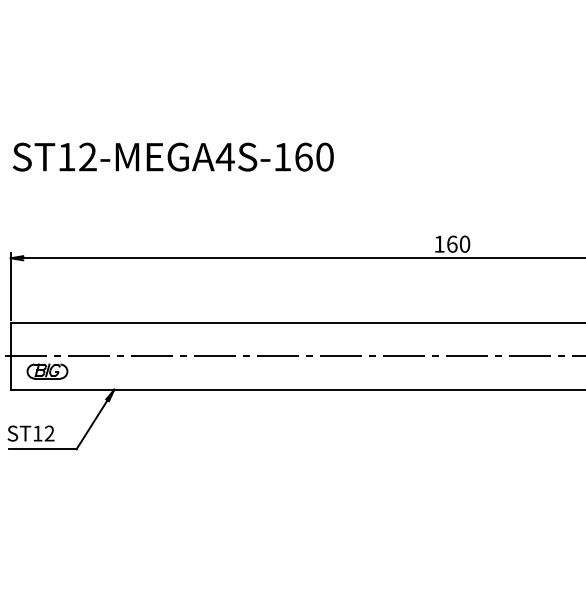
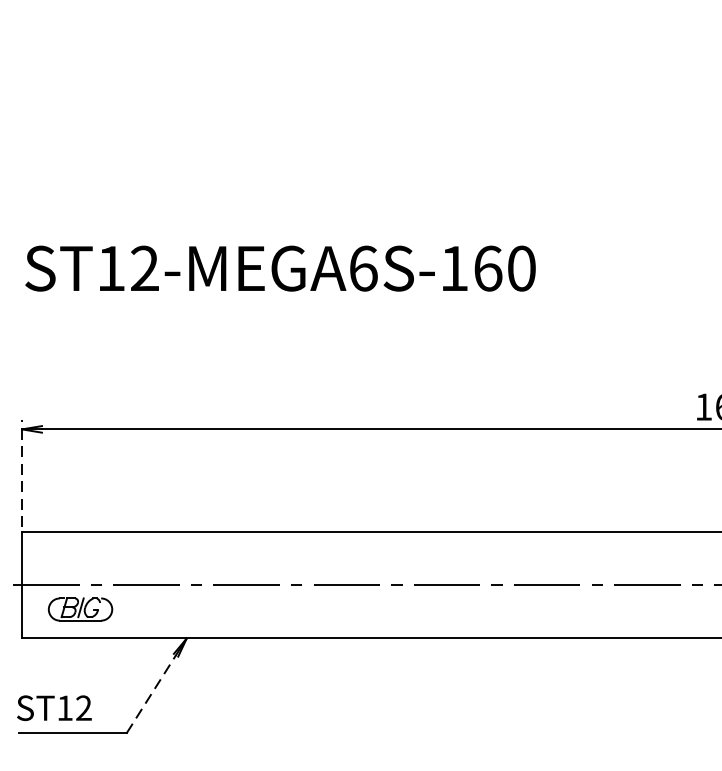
text: (224, 156) -> (361, 267), ST12-MEGA4S-160 -> ST12-MEGA6S-160
line: (10, 286) -> (21, 474), solid -> dashed
line: (92, 424) -> (152, 693), solid -> dashed

